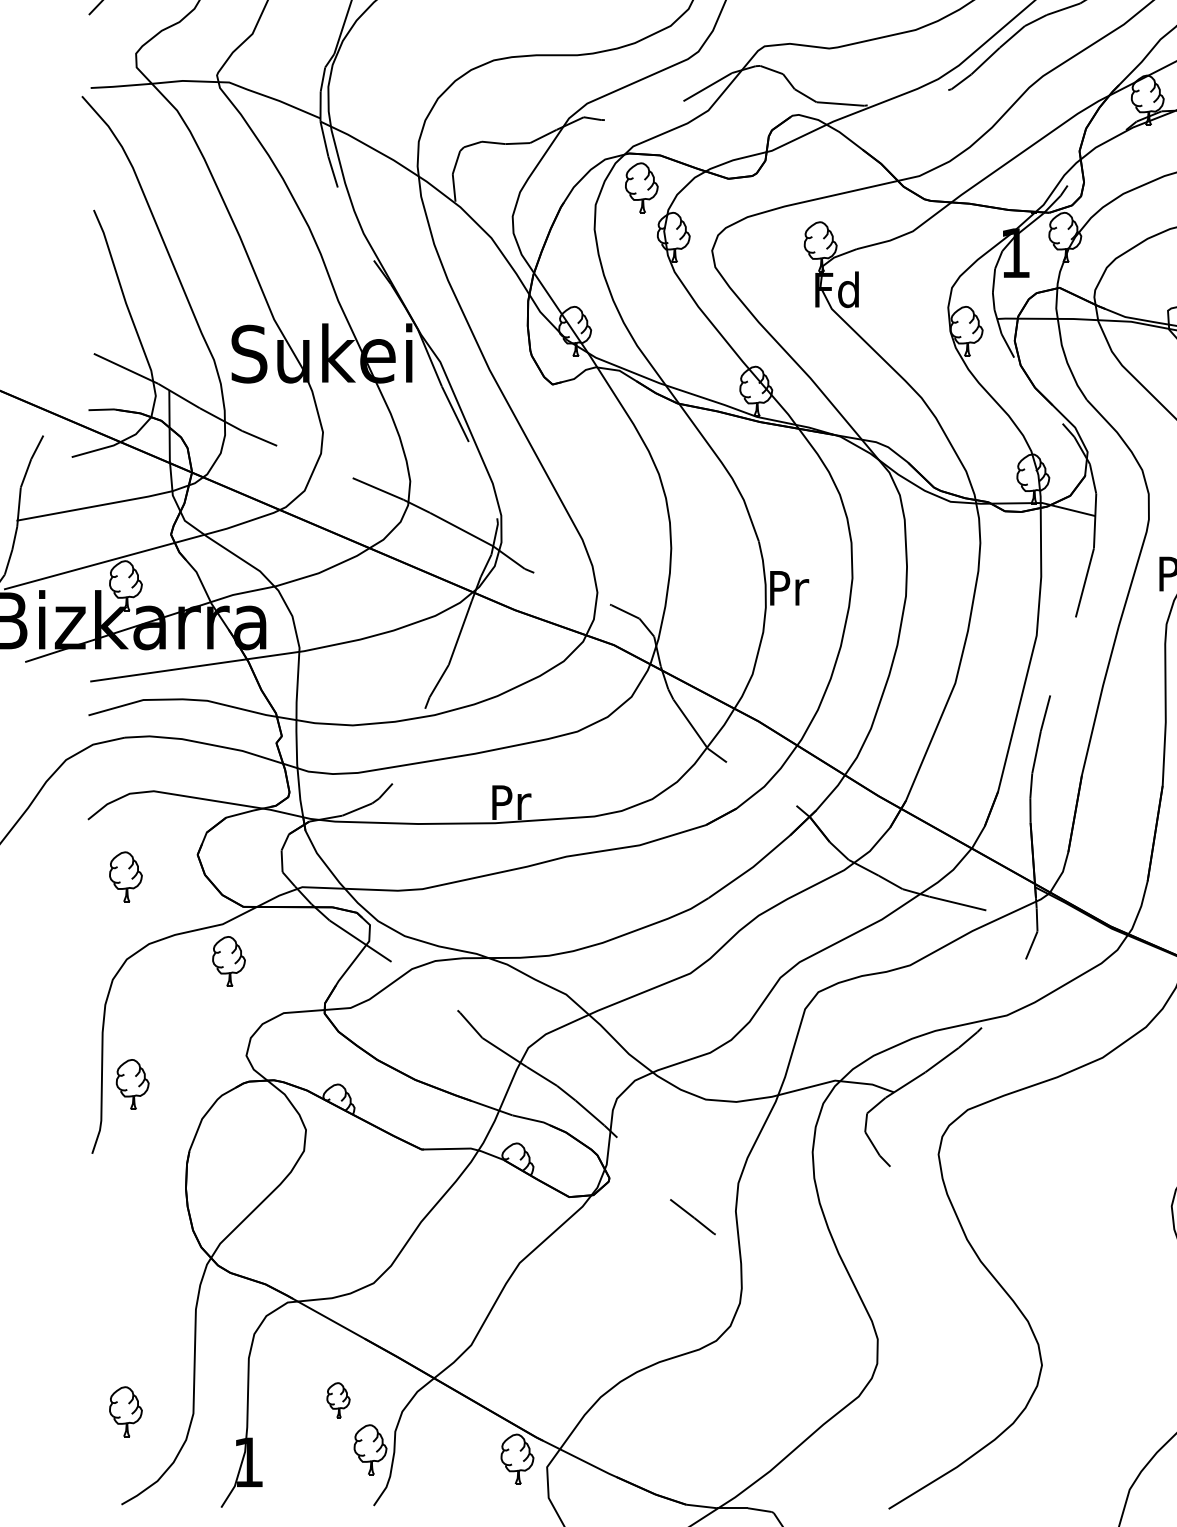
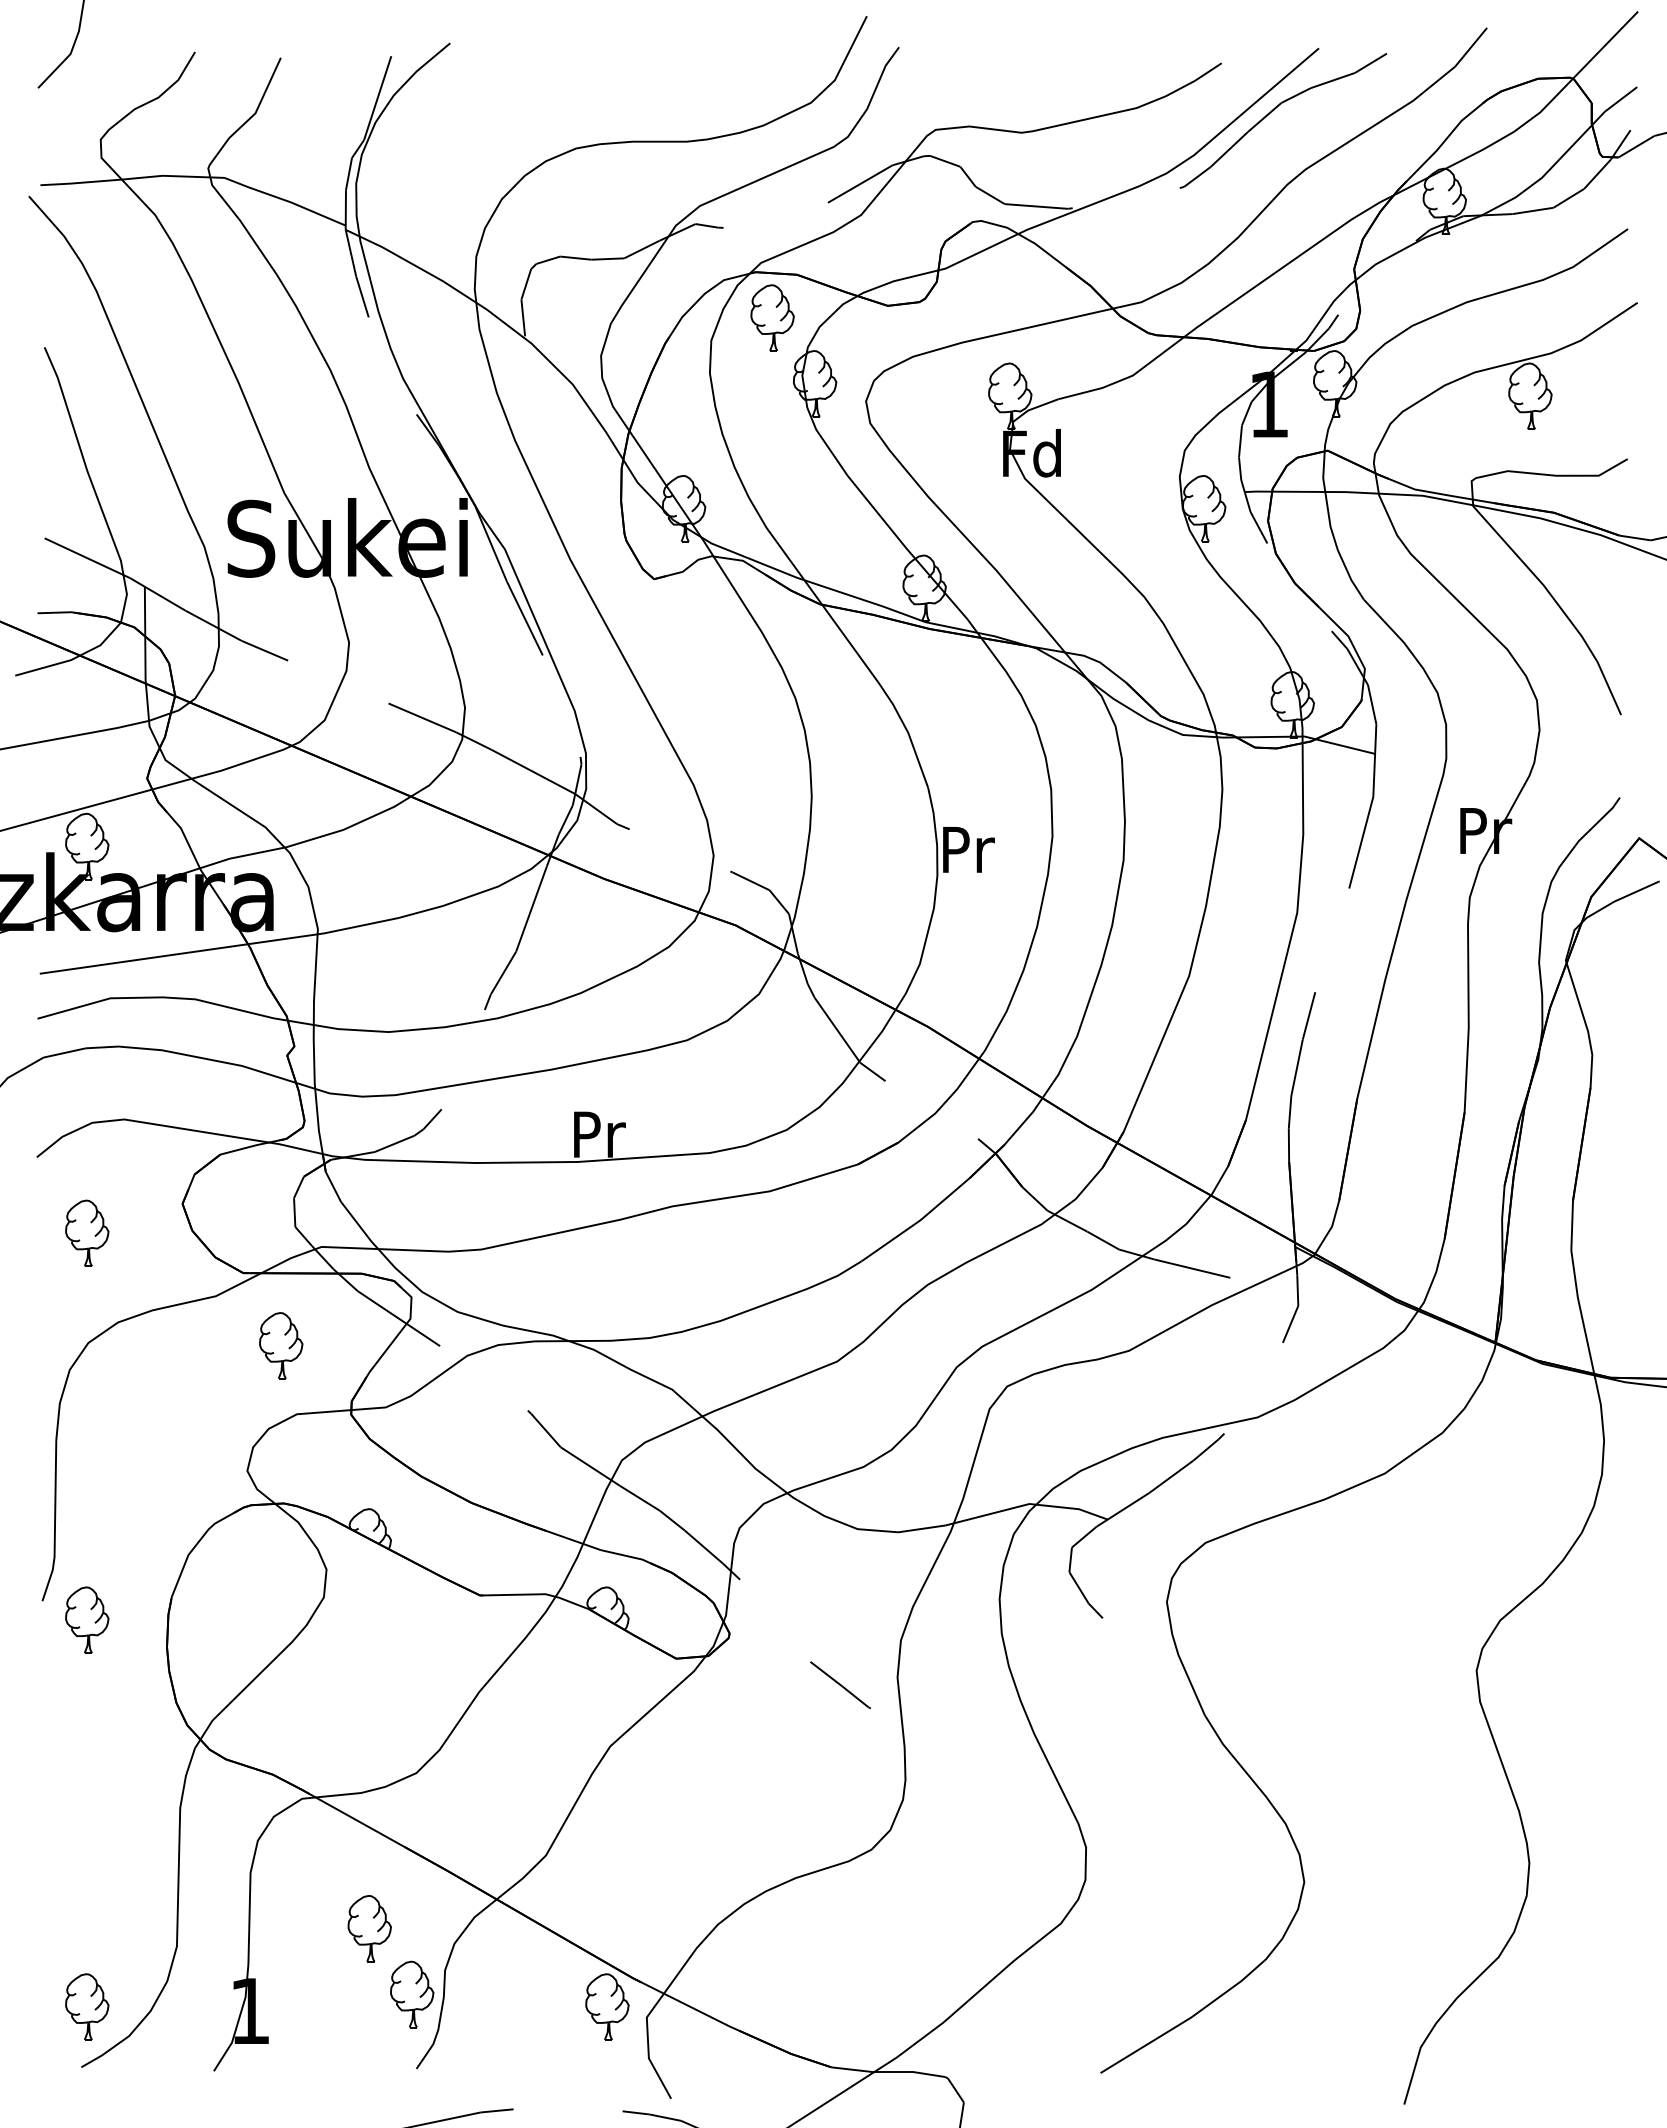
part: (229, 961) -> (281, 1345), moved
part: (132, 1084) -> (87, 1619), moved
part: (338, 1400) -> (369, 1928), size x1.43
part: (126, 1411) -> (87, 2006), moved

